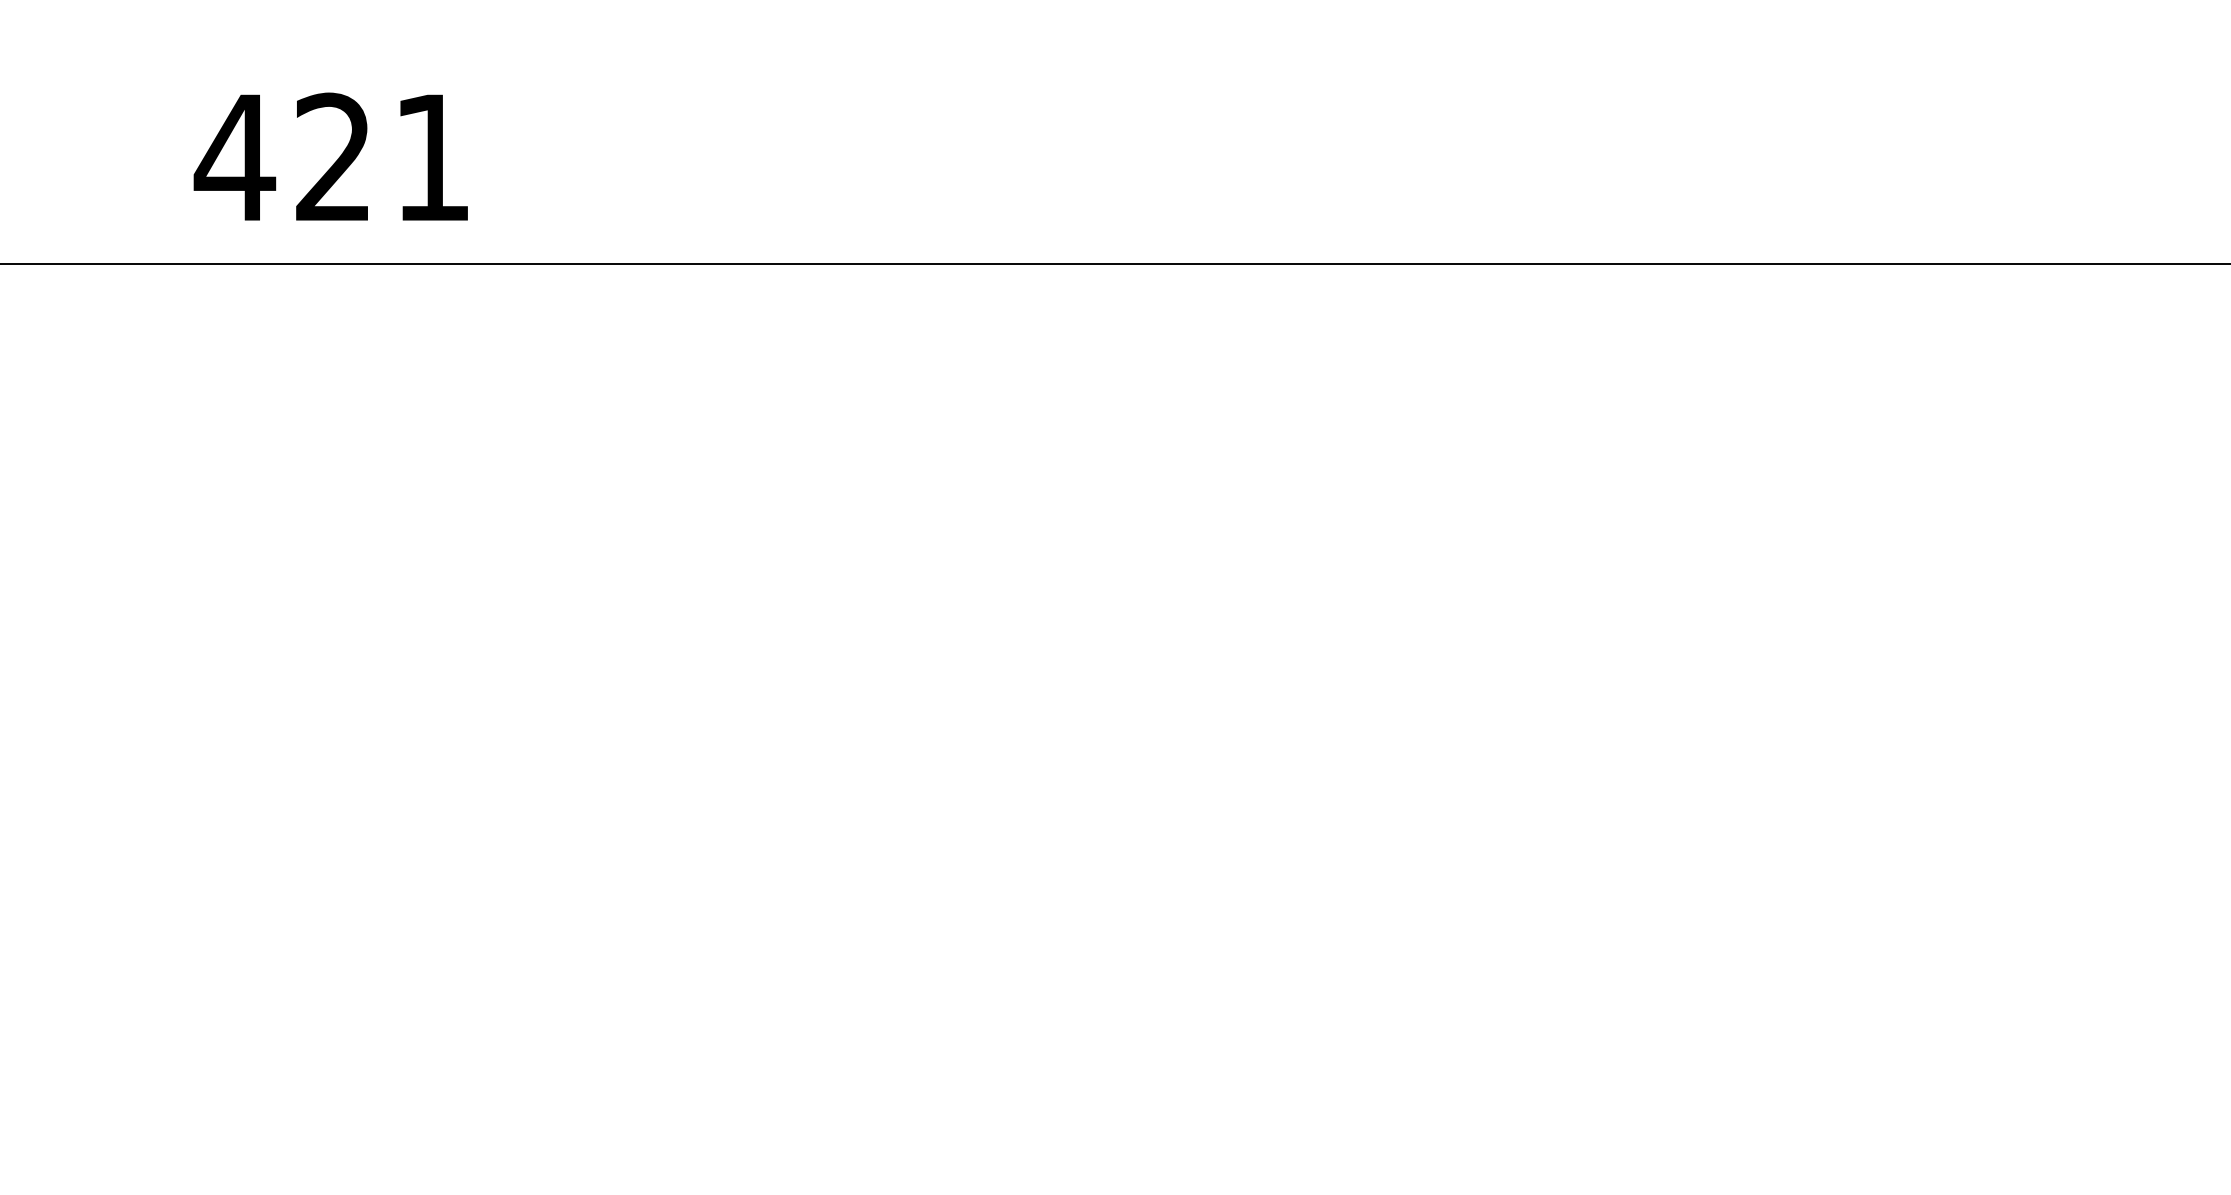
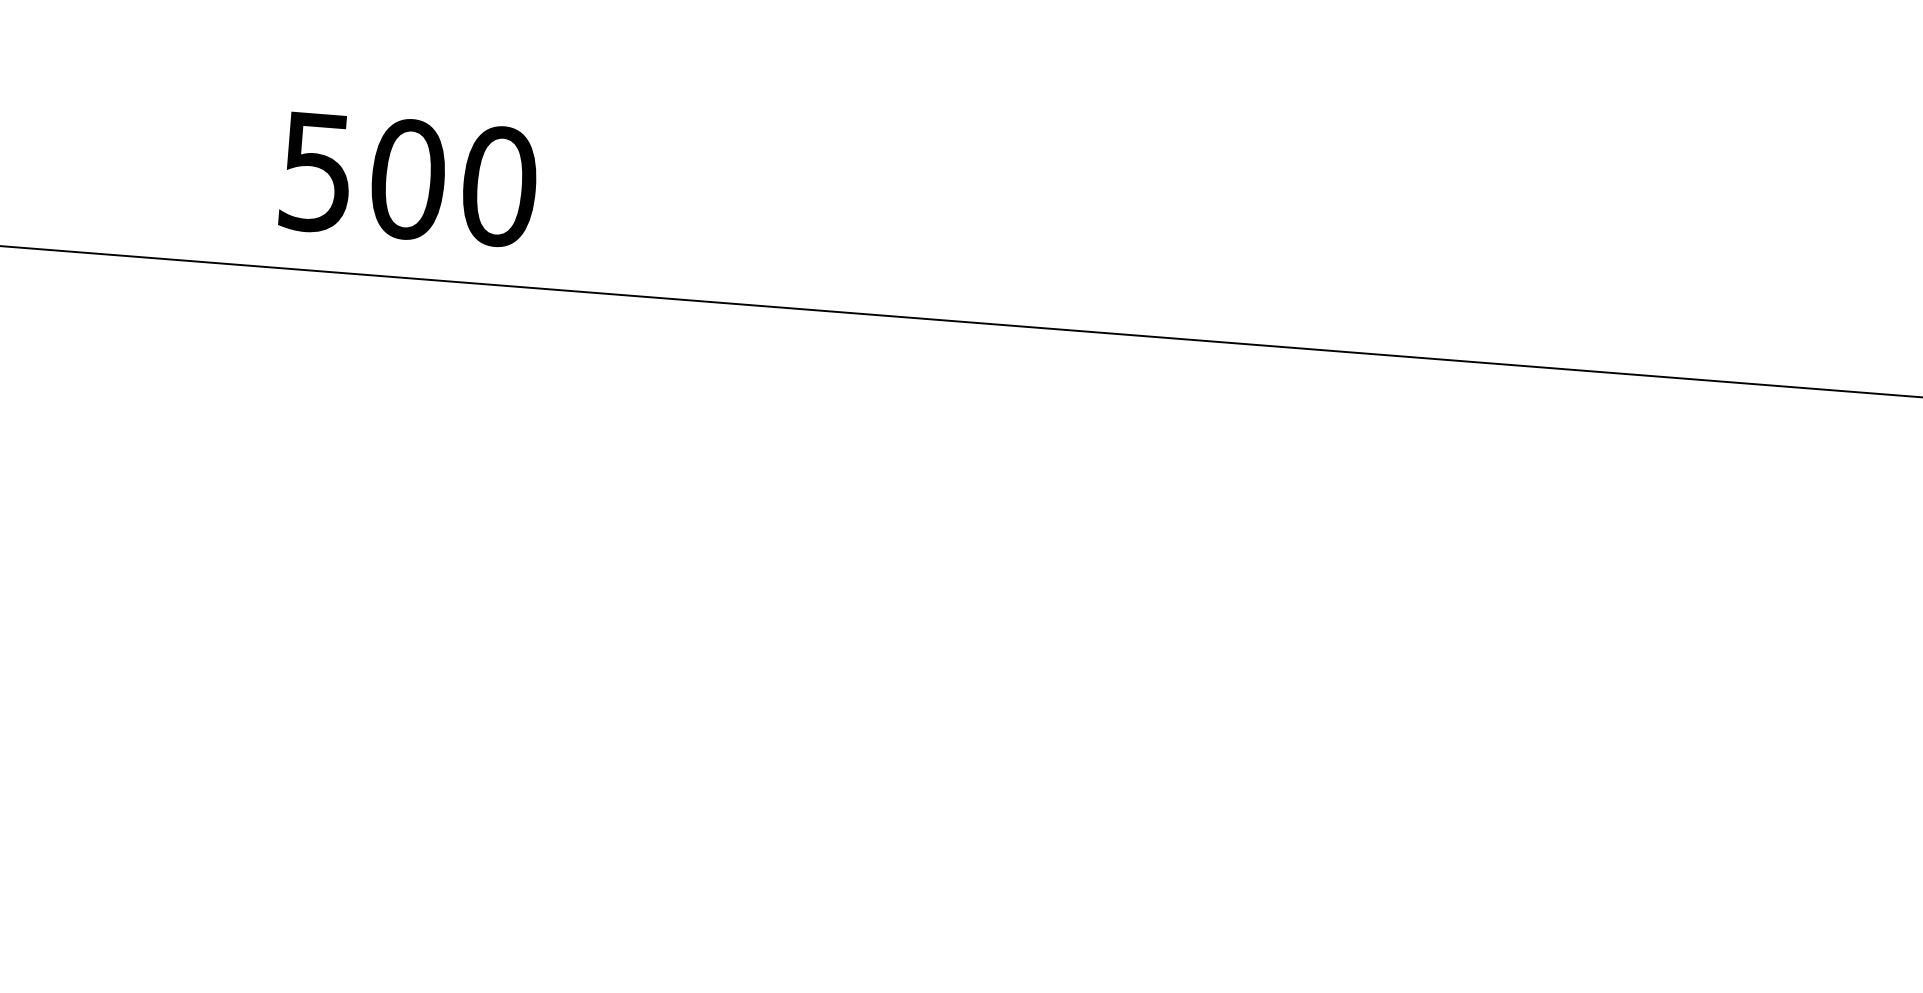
text: (332, 157) -> (406, 179), 421 -> 500

